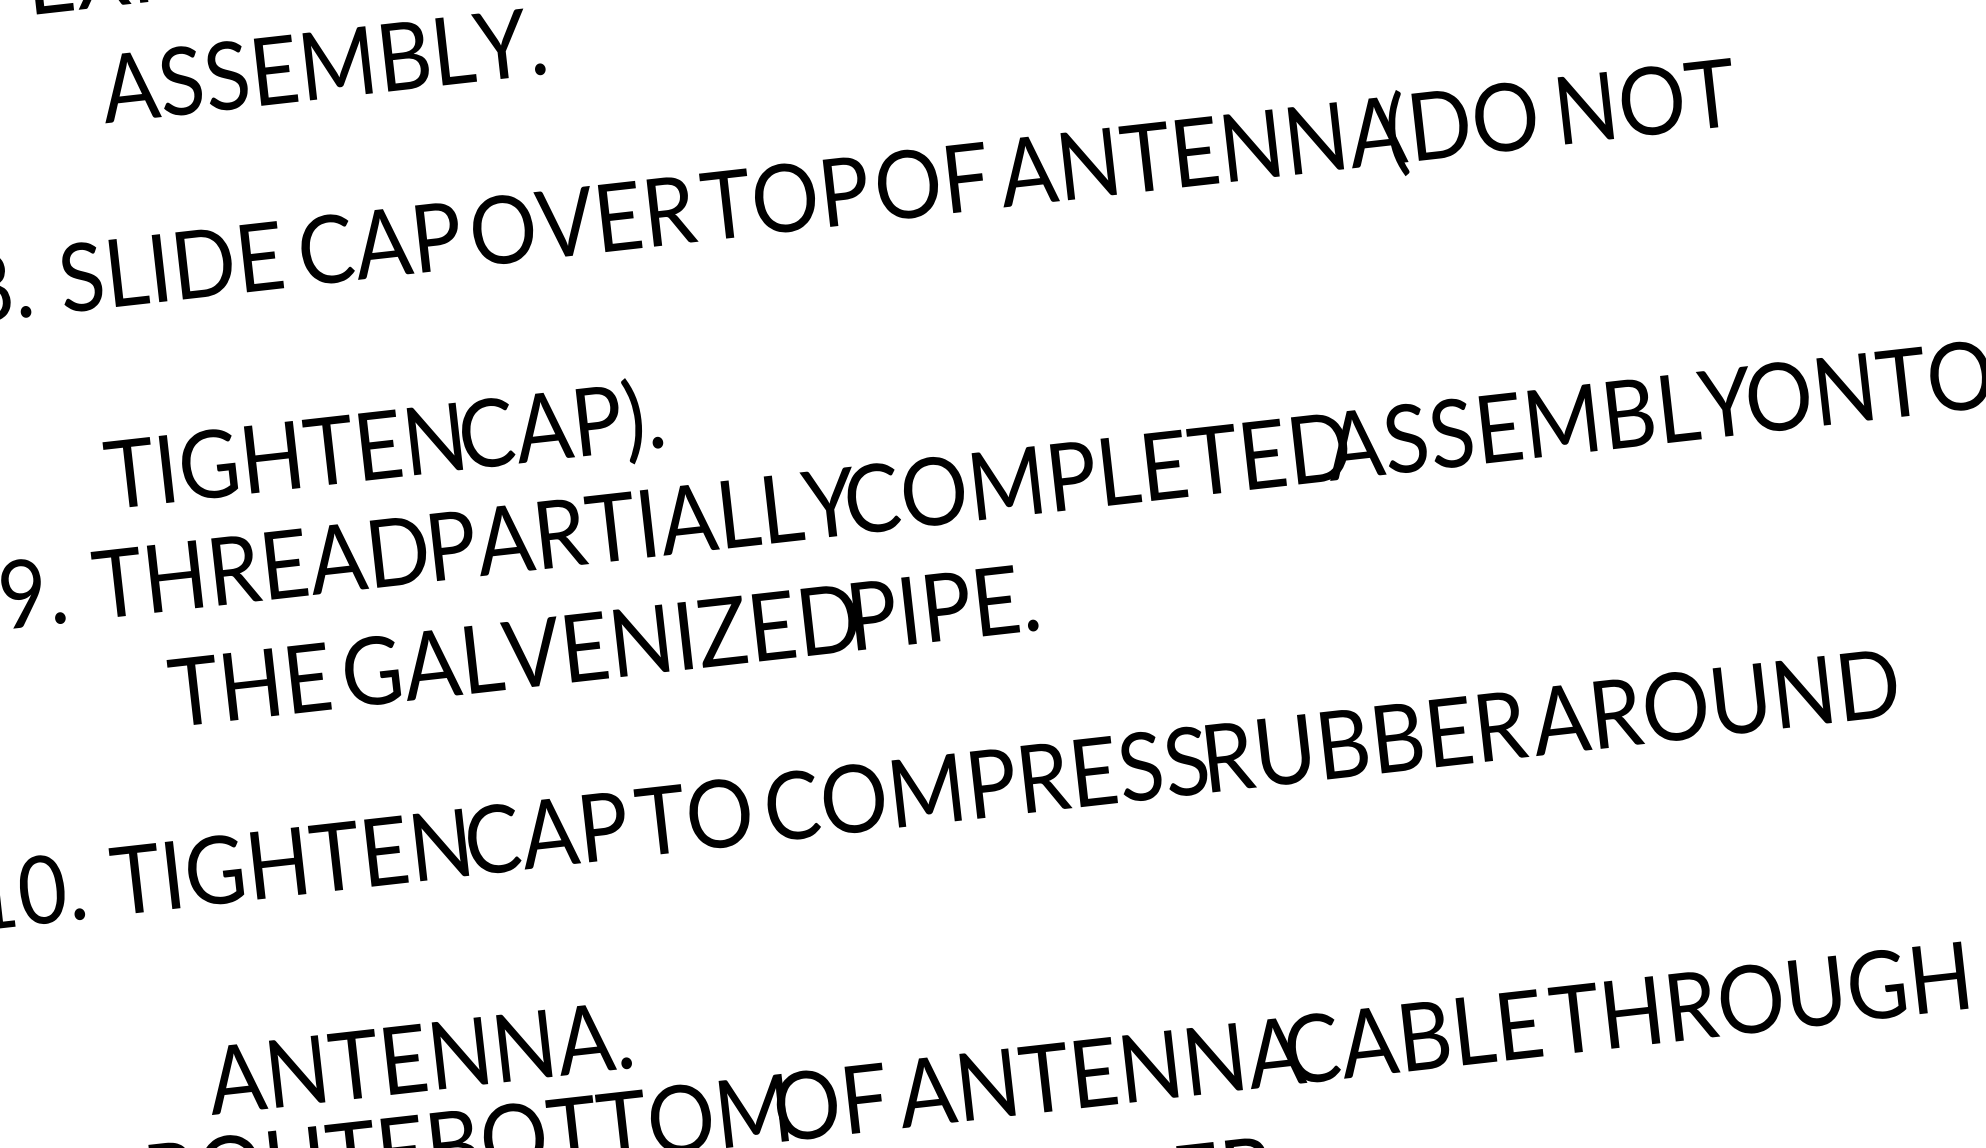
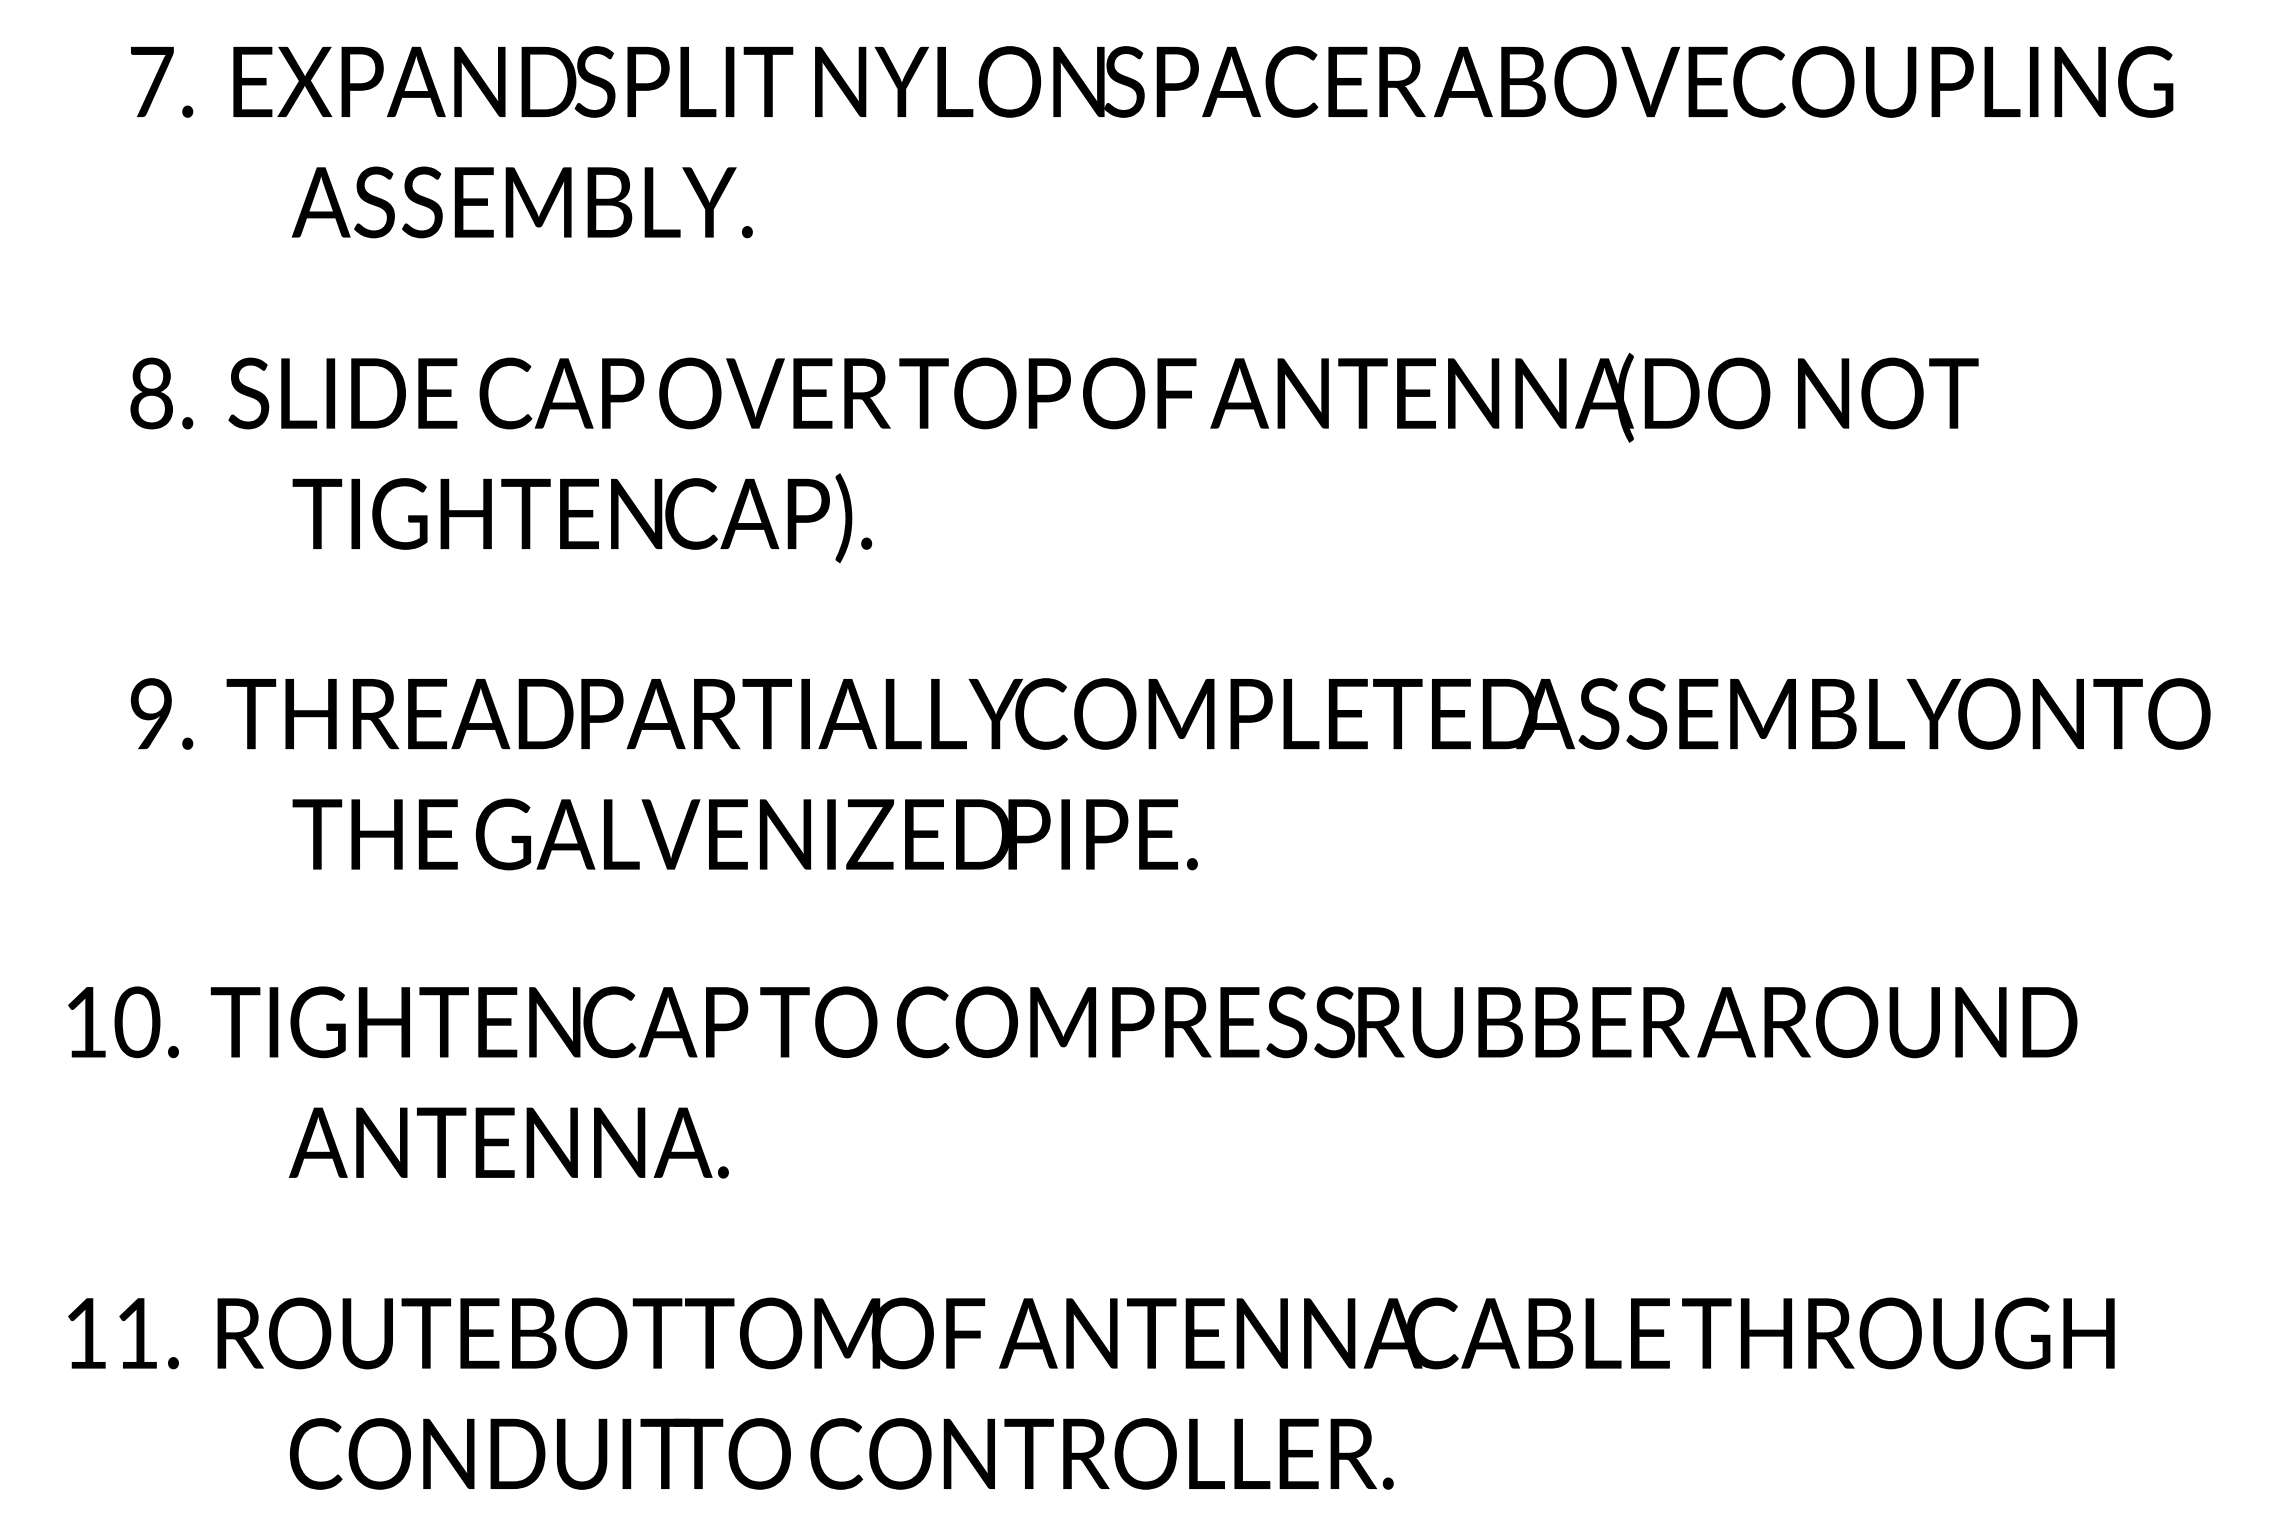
text: (383, 449) -> (582, 518), moved
text: (418, 1057) -> (508, 1142), moved

